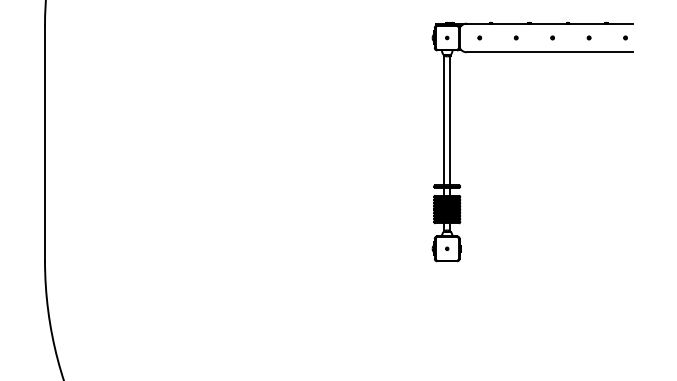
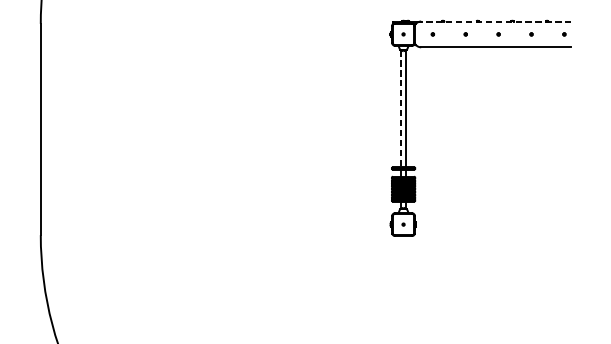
line: (549, 23) -> (495, 21), solid -> dashed
line: (444, 120) -> (401, 108), solid -> dashed

